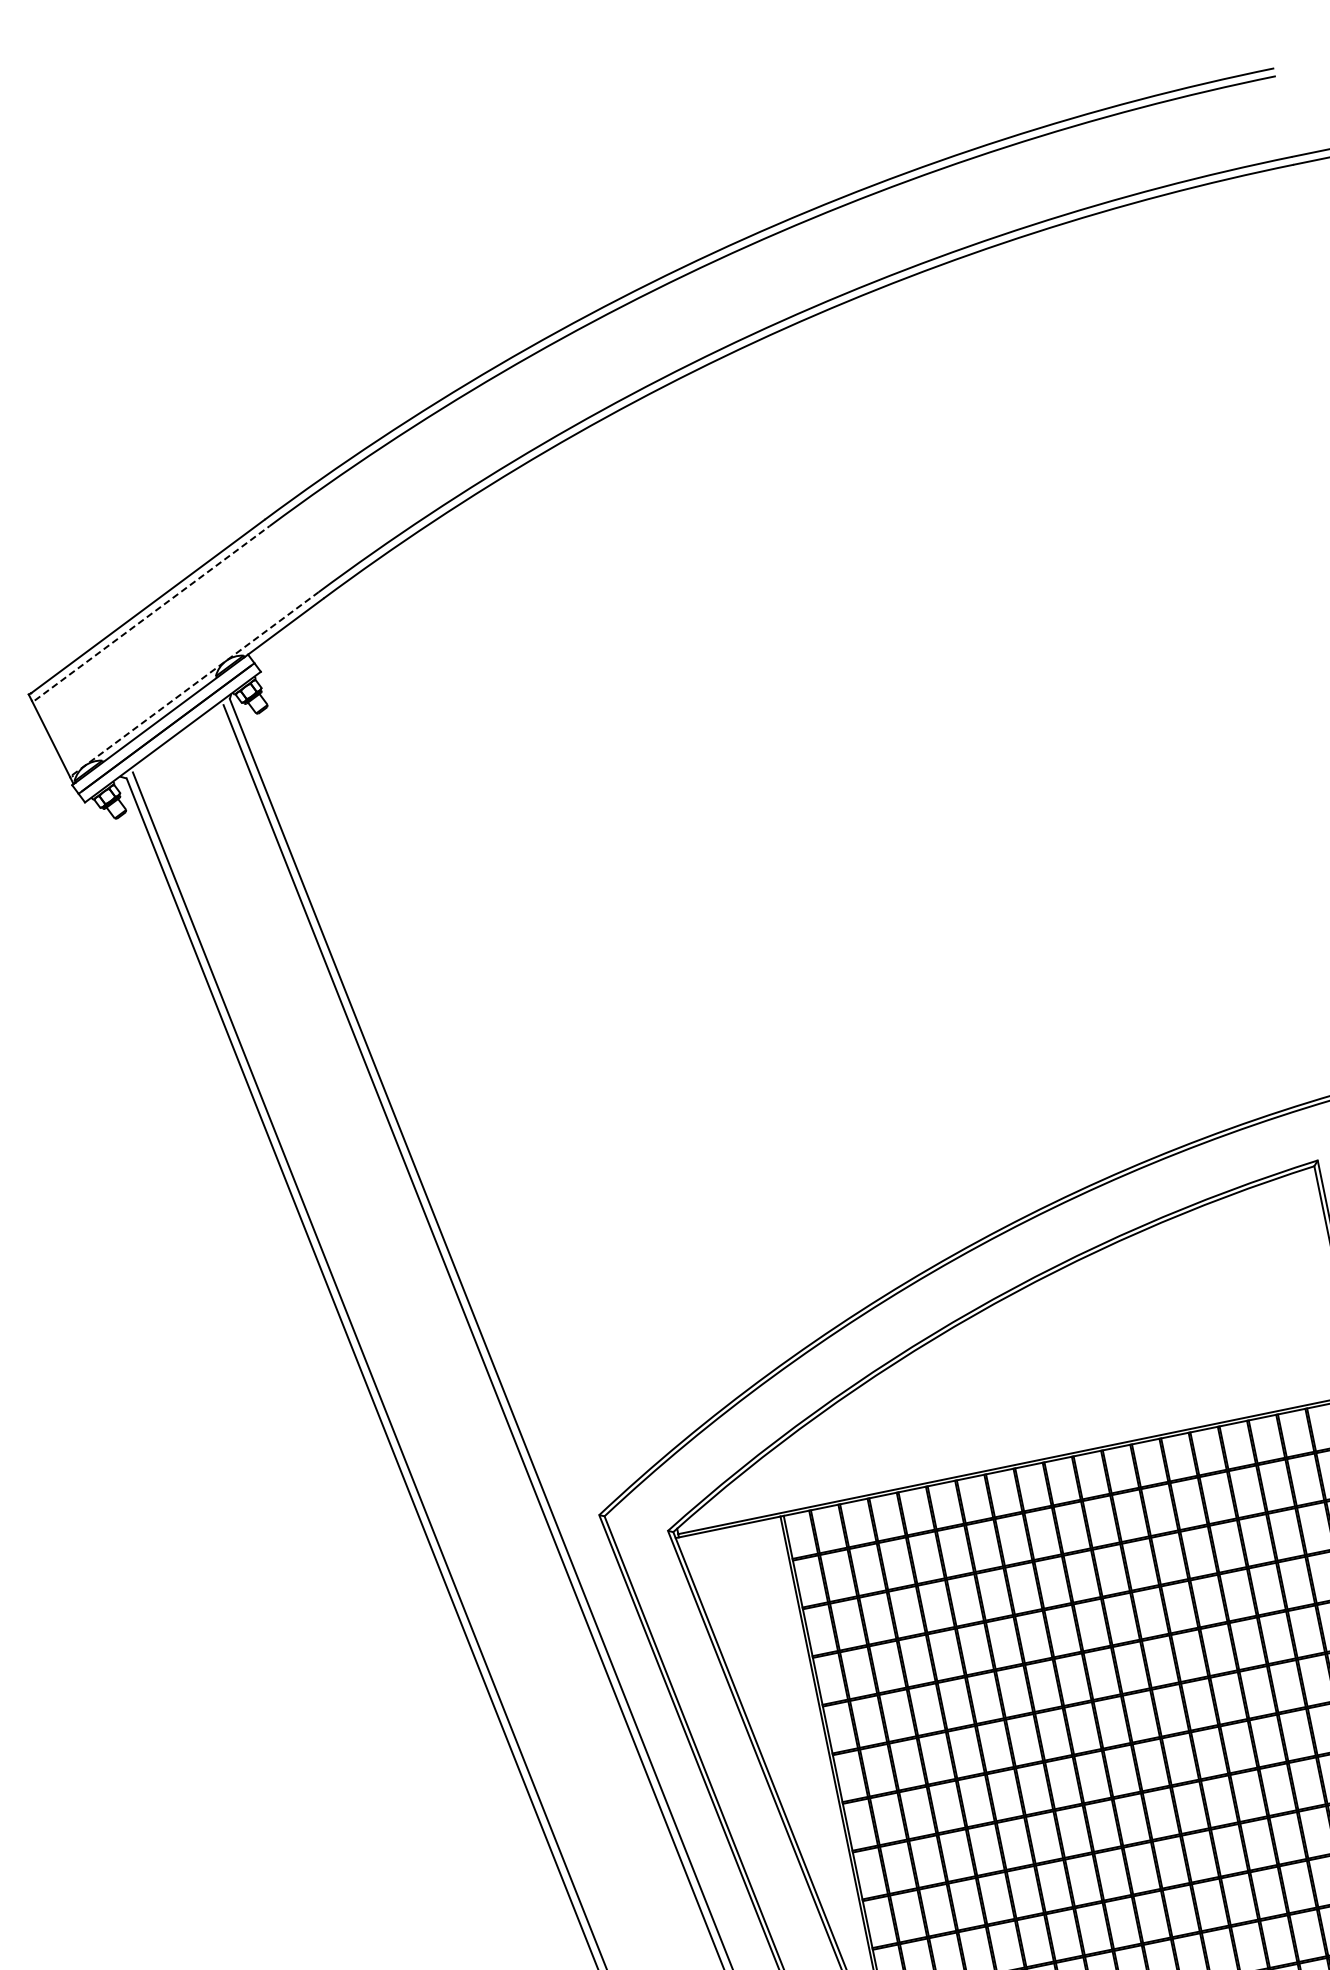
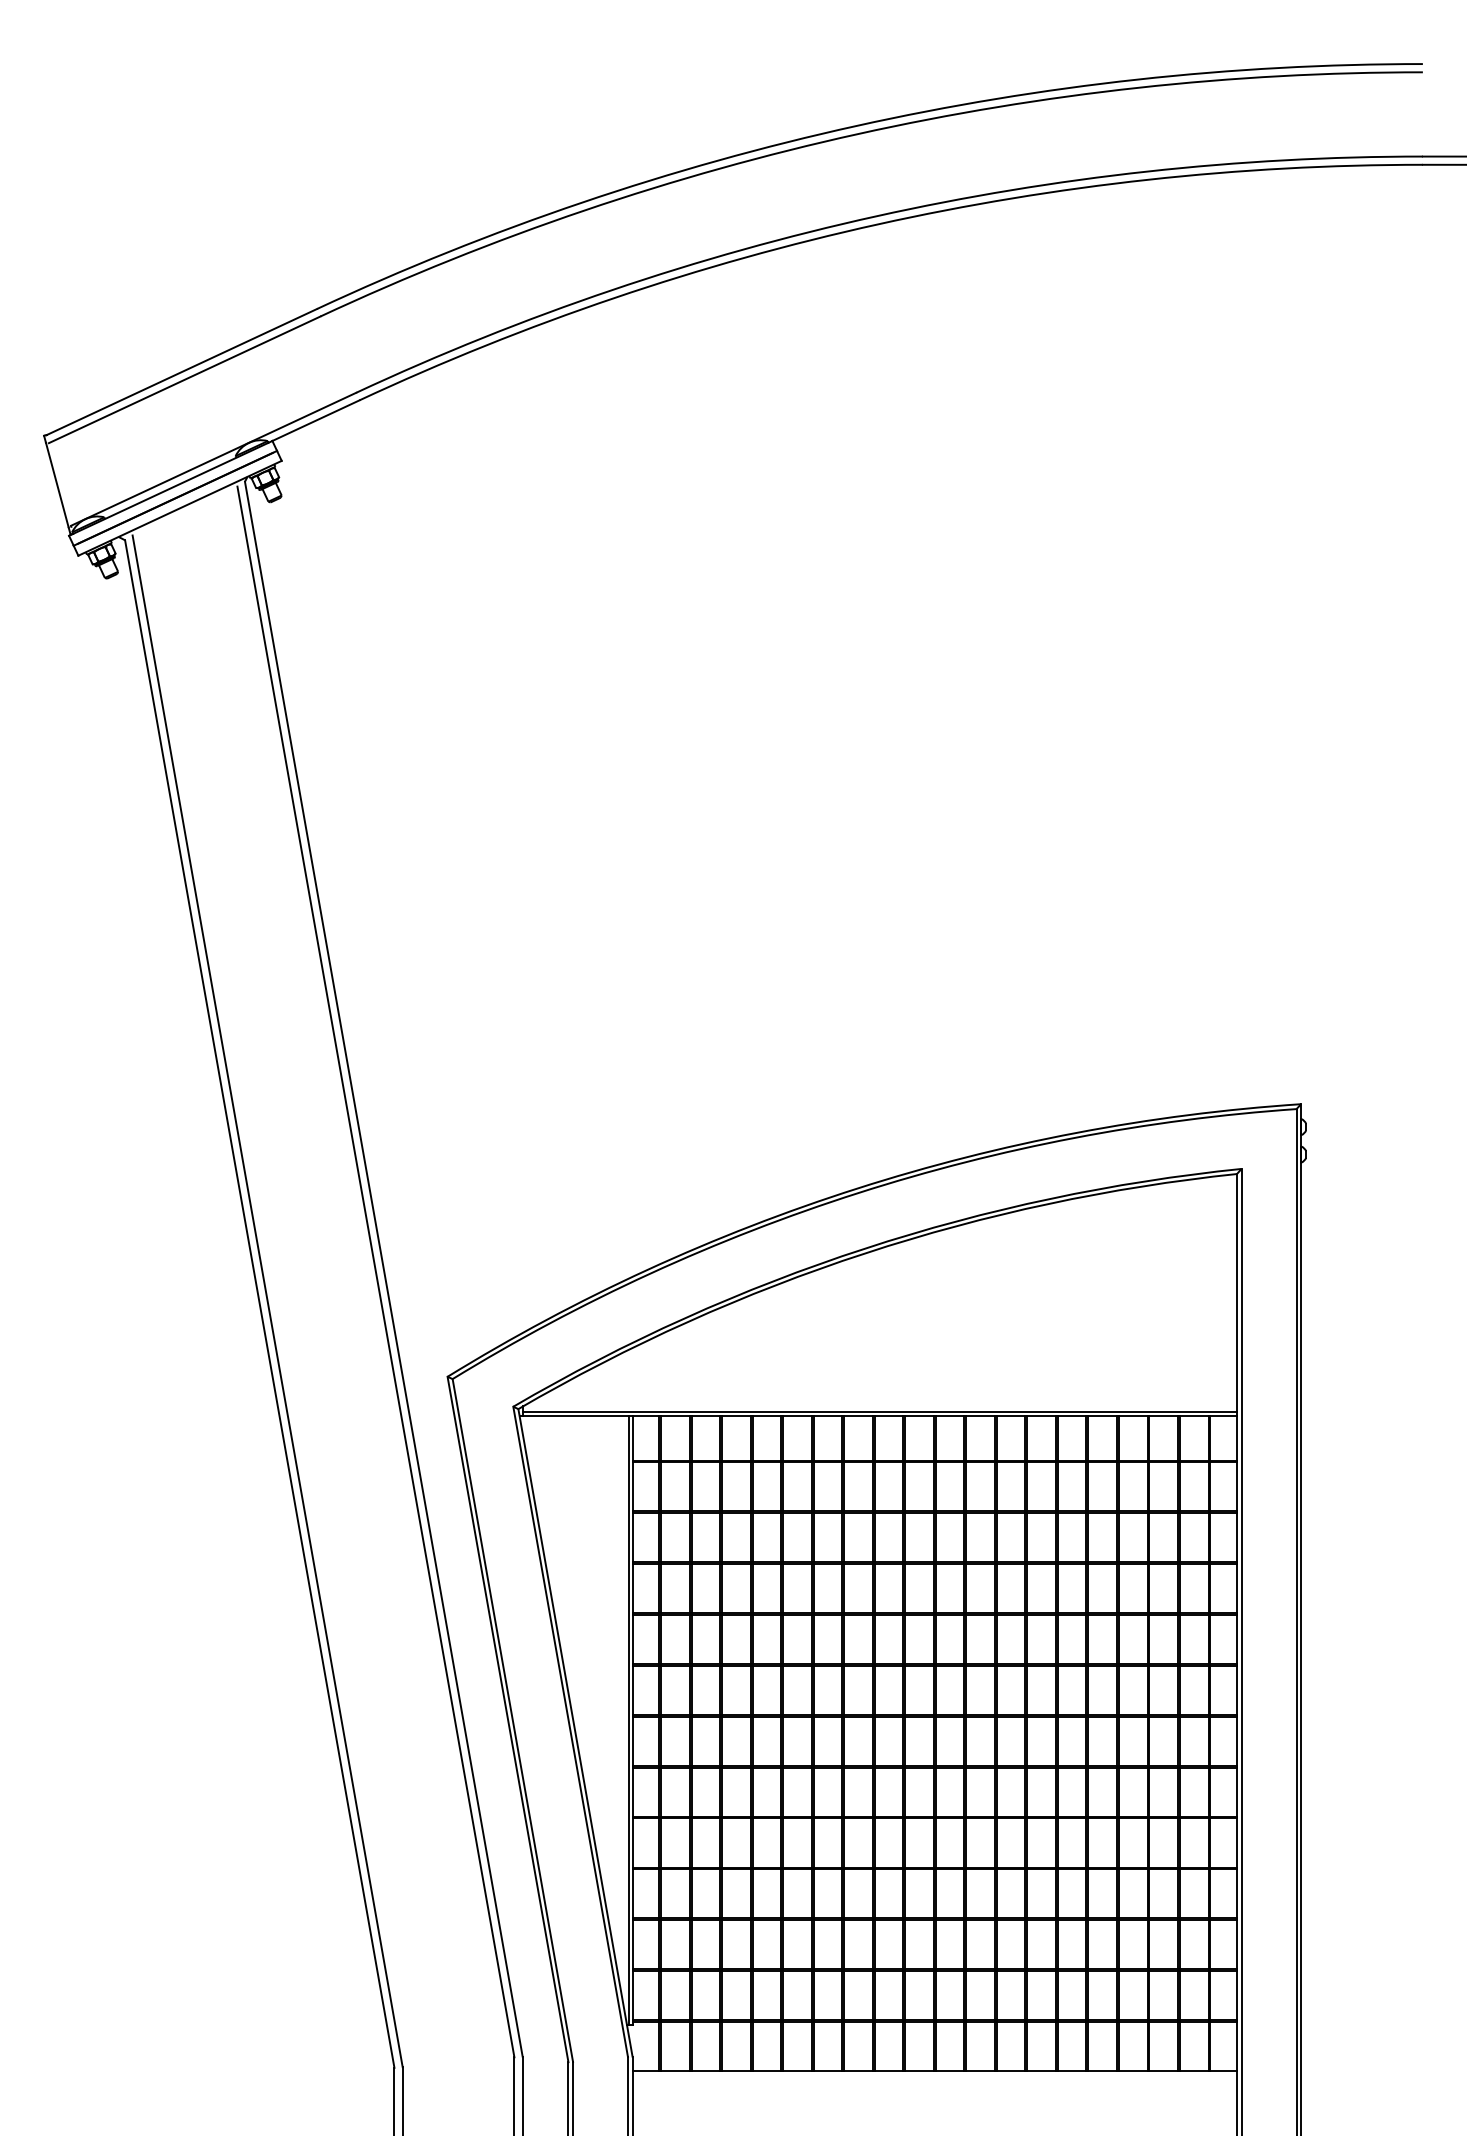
line: (151, 613) -> (184, 379), dashed -> solid
line: (196, 683) -> (214, 459), dashed -> solid

